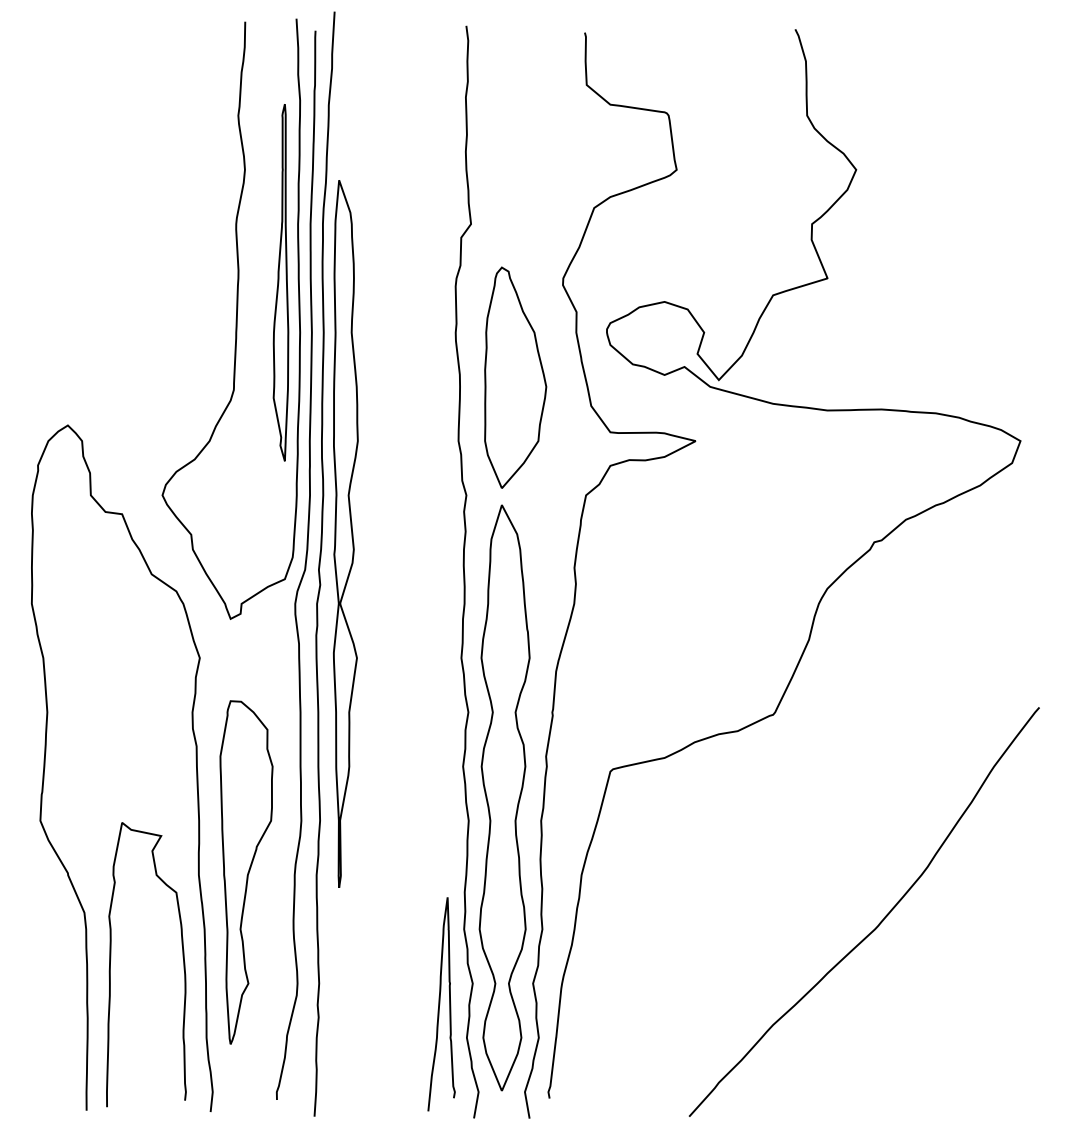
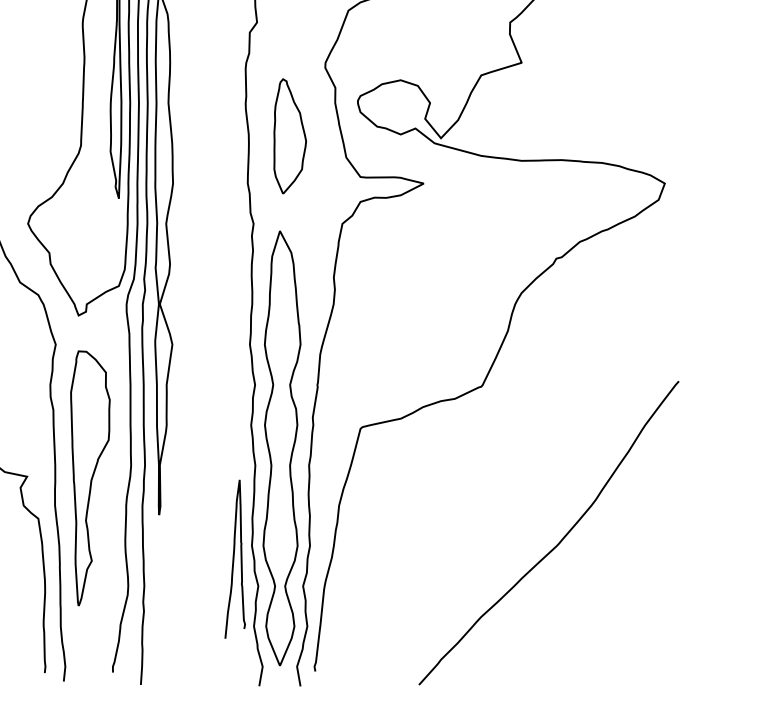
part: (515, 377) -> (290, 136), size x0.7
part: (246, 872) -> (90, 478), moved
curve: (440, 1004) -> (234, 559), moved

